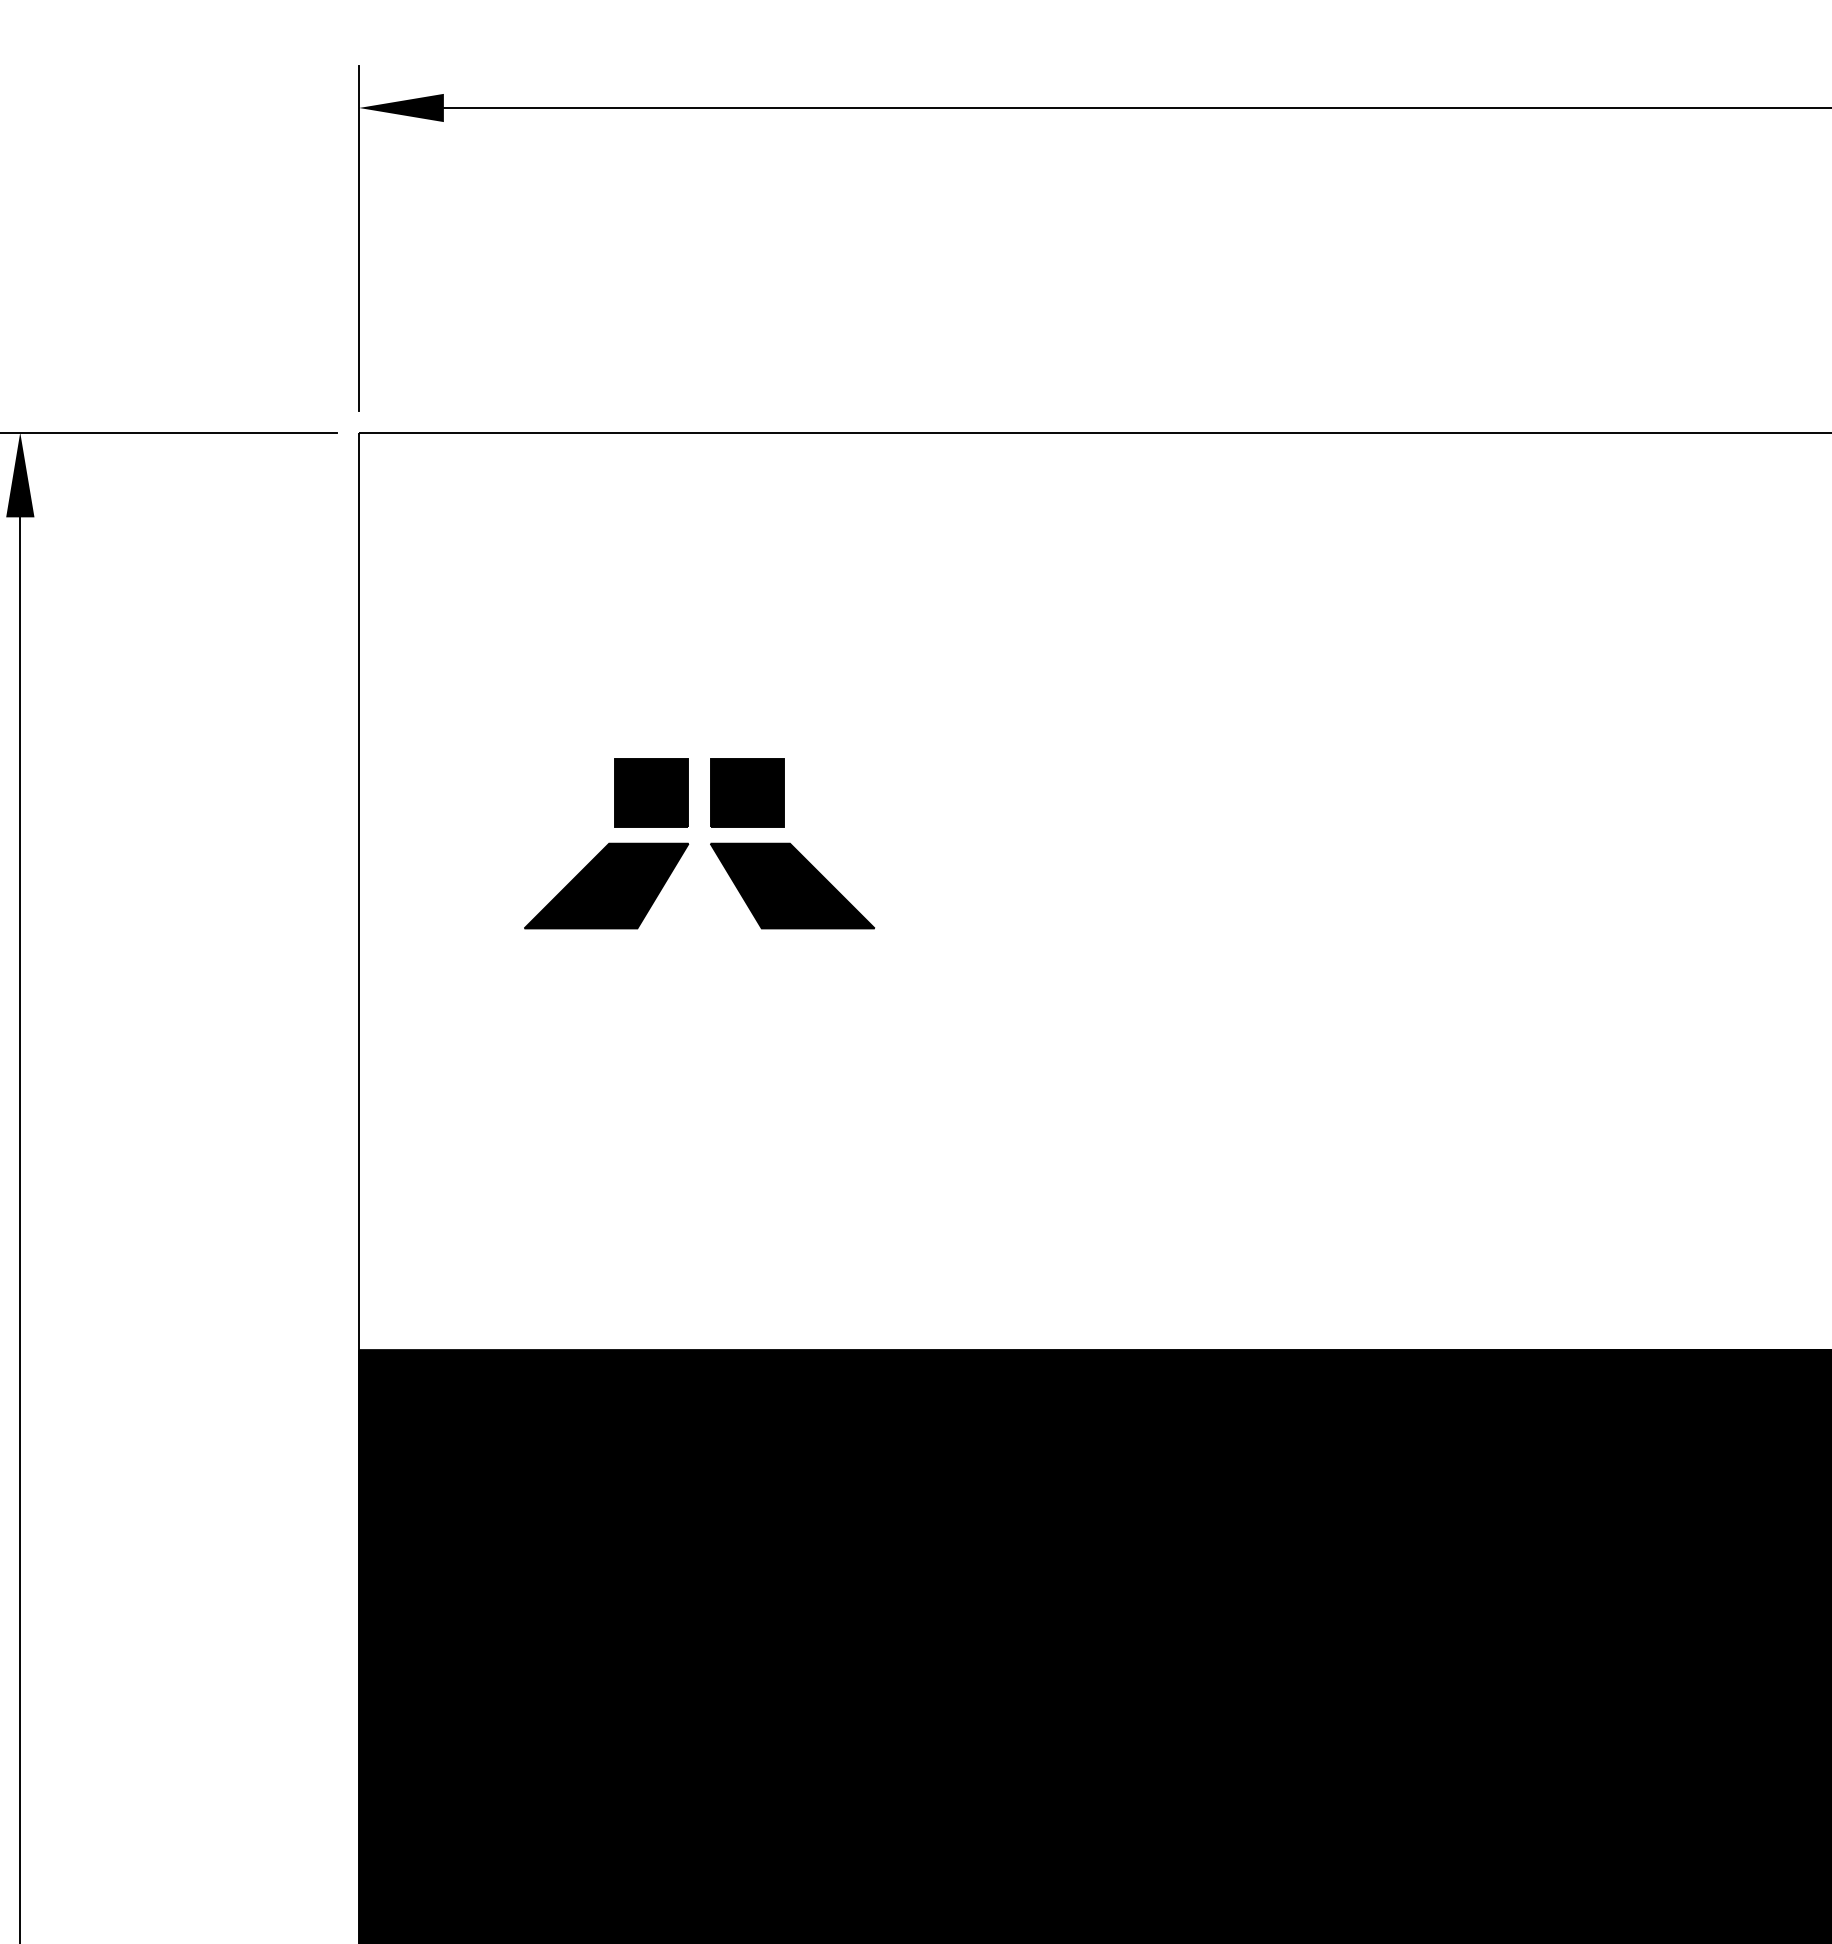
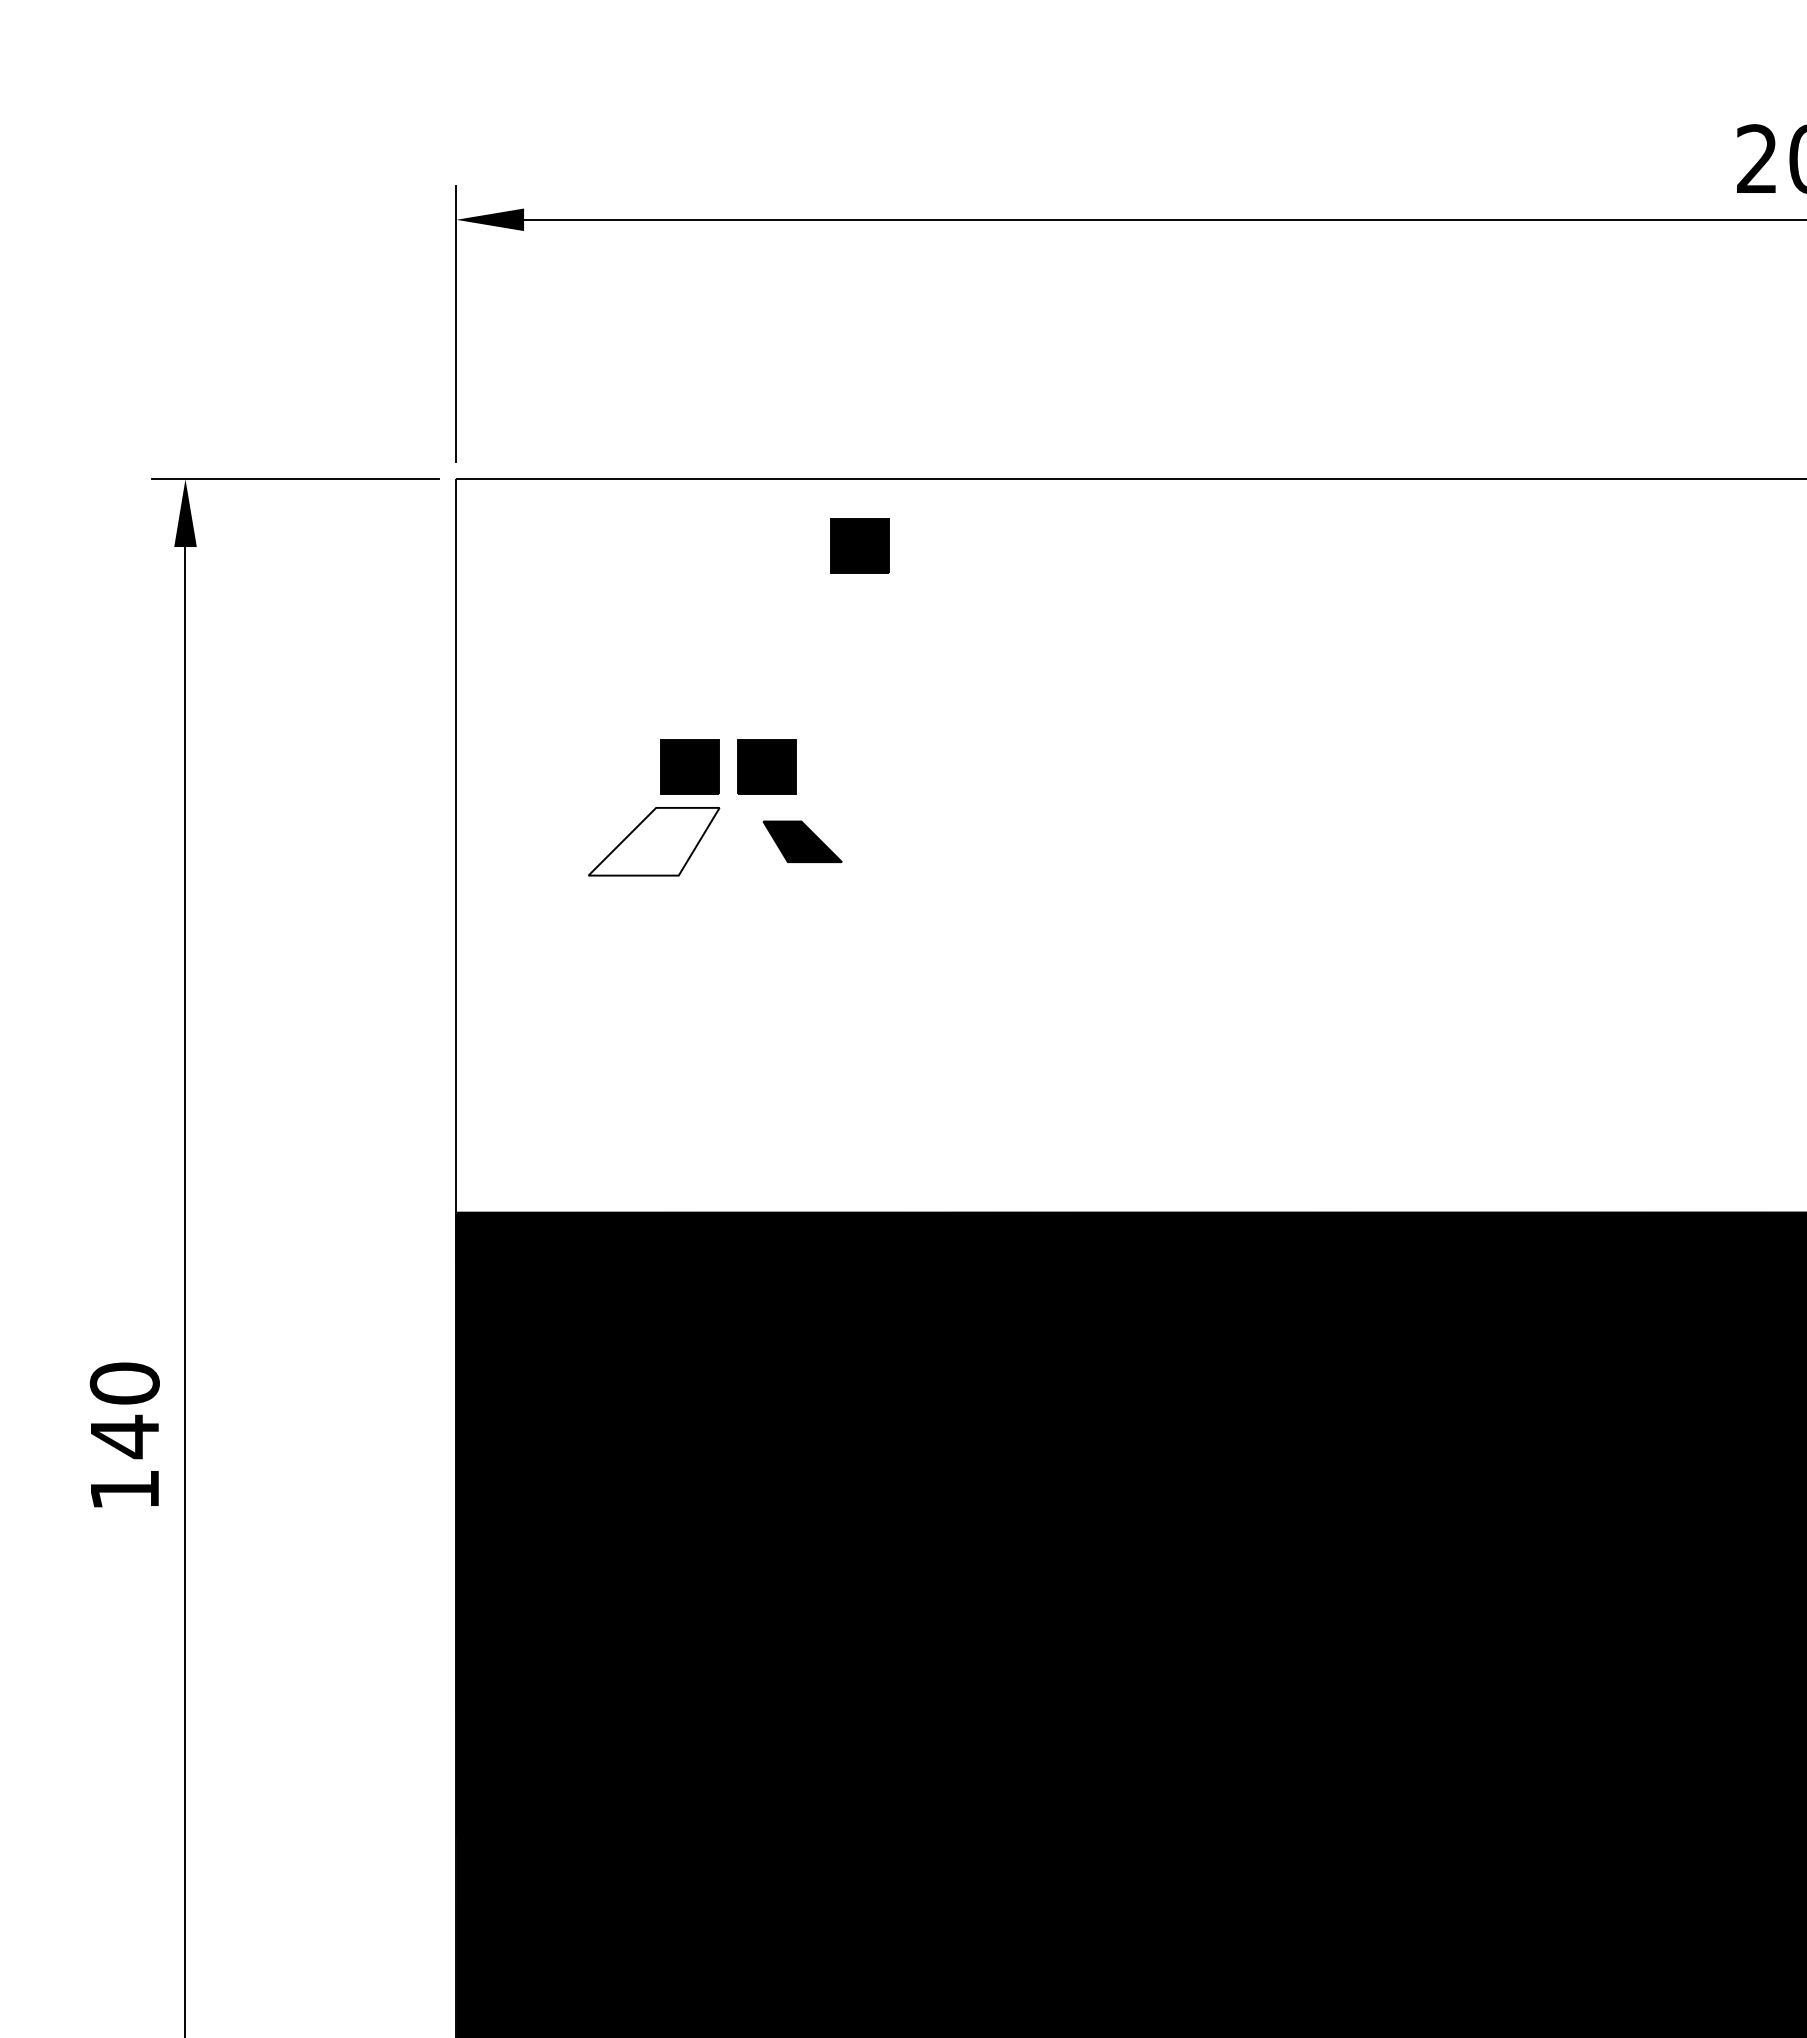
part: (863, 515) -> (859, 545), added
fill: (605, 885) -> (653, 841), removed
part: (792, 885) -> (802, 841), size x0.6

